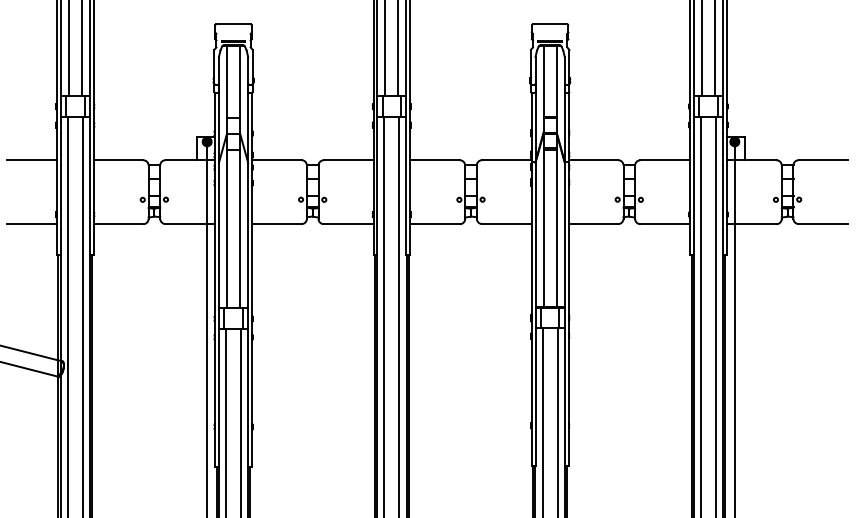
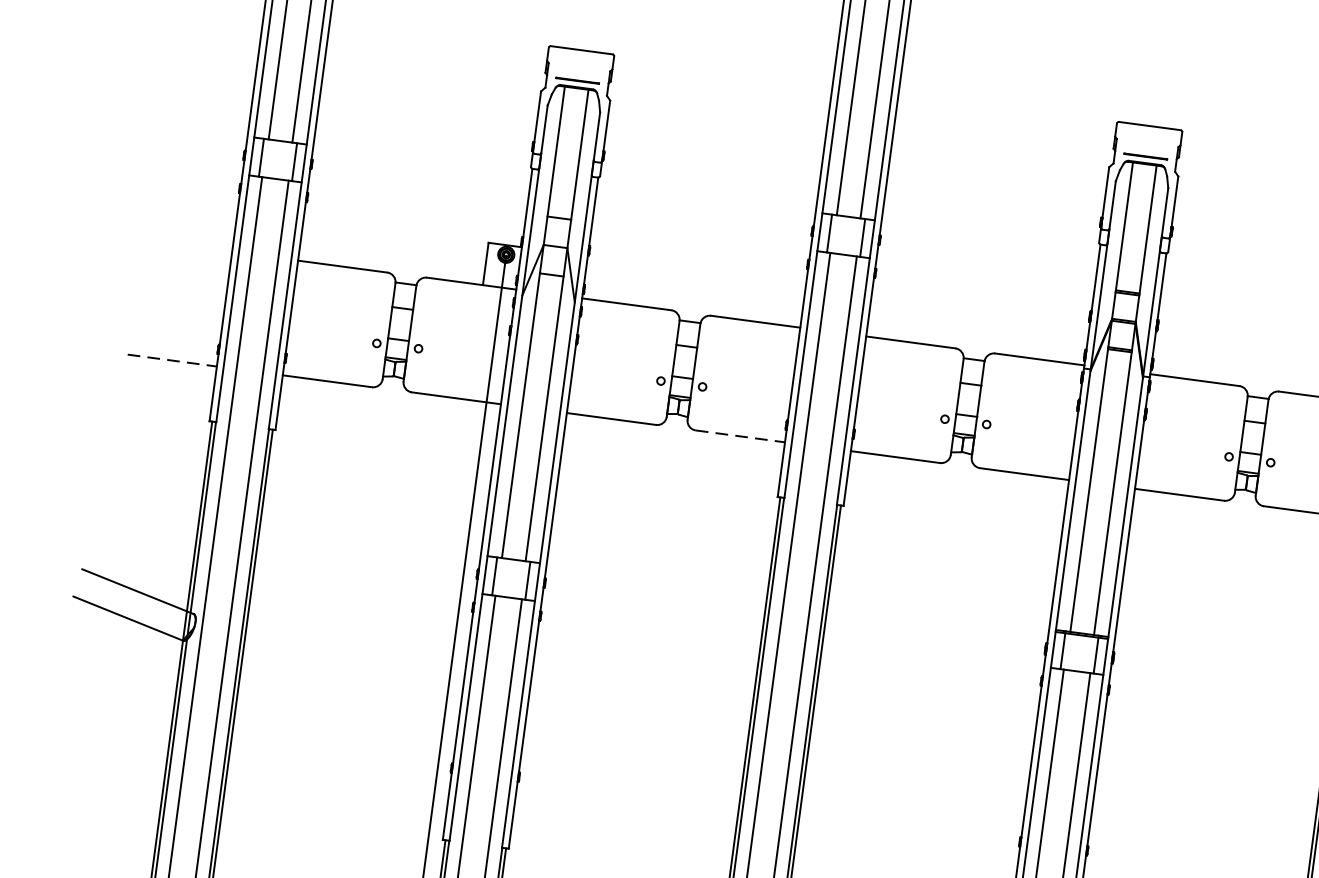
line: (31, 160) -> (186, 246), removed
line: (32, 224) -> (173, 361), solid -> dashed
line: (348, 224) -> (740, 436), solid -> dashed

